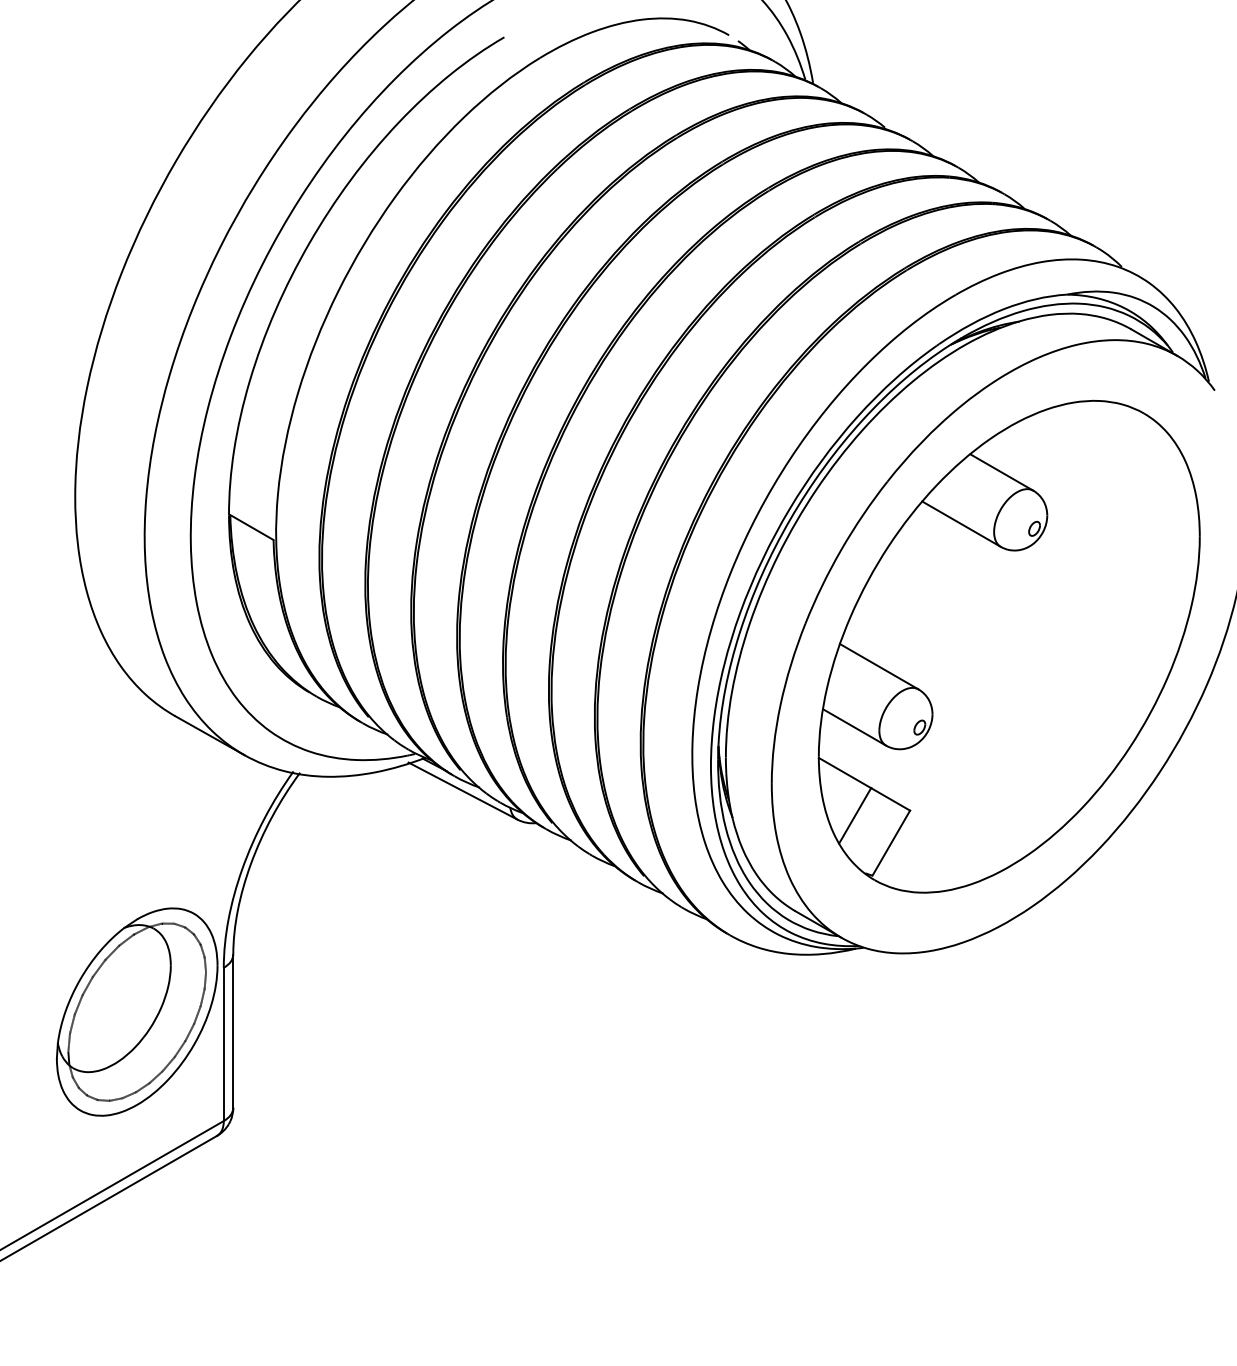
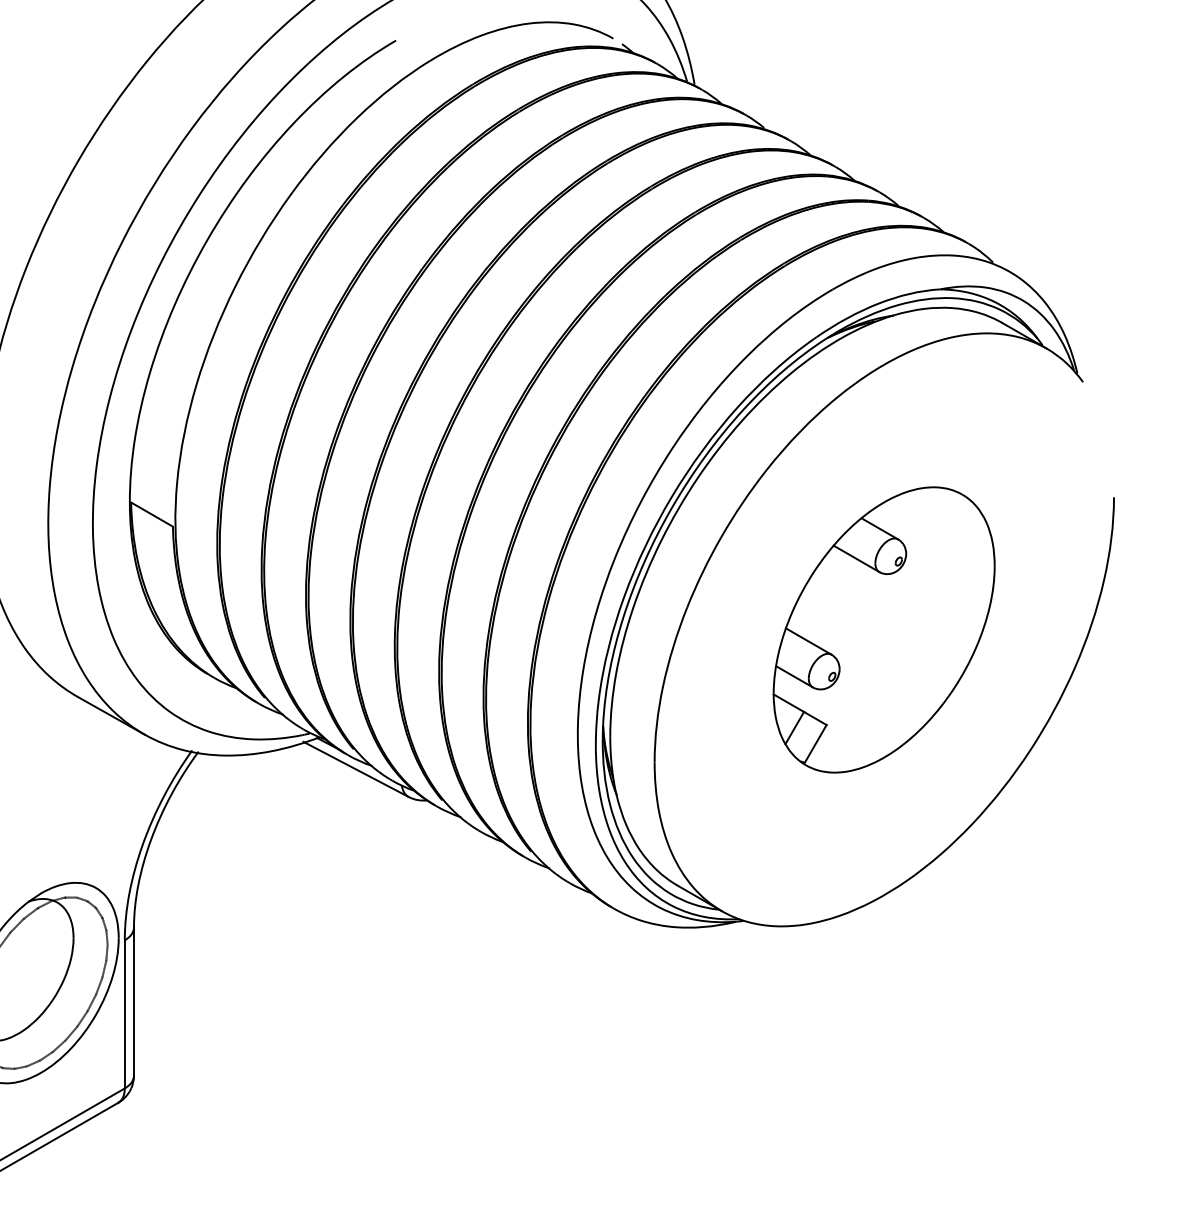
part: (1008, 646) -> (883, 629), size x0.6

